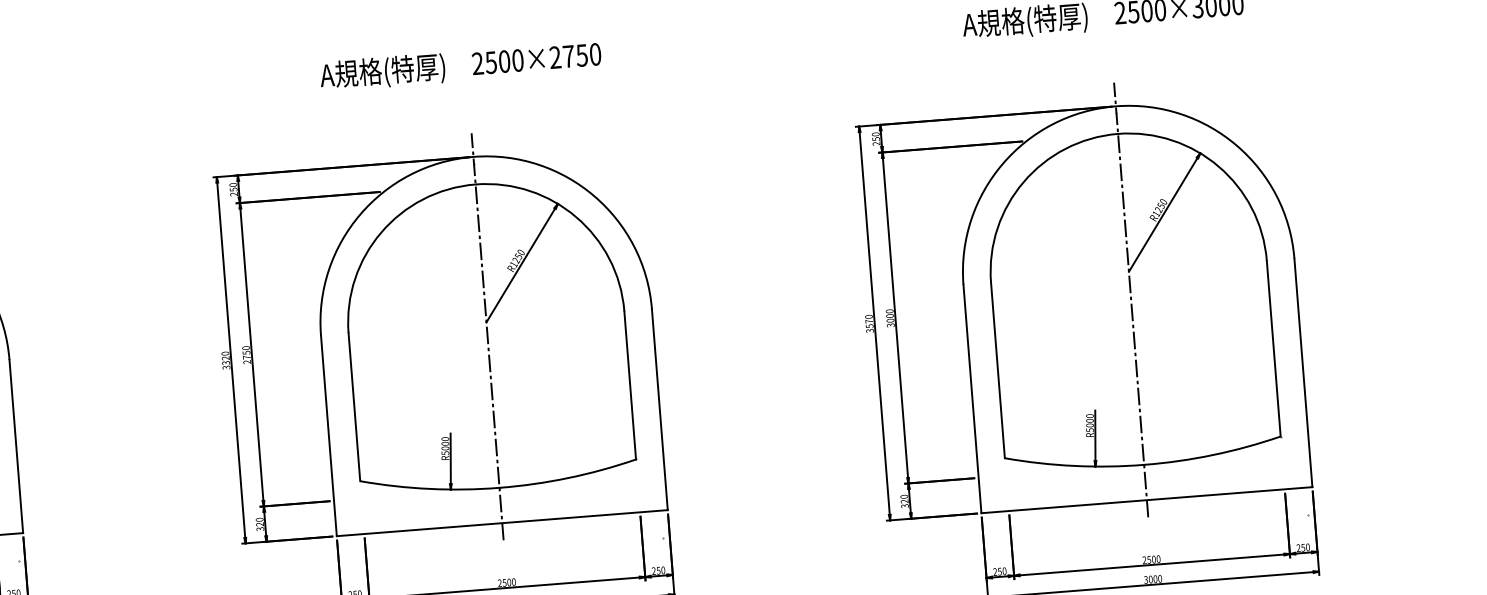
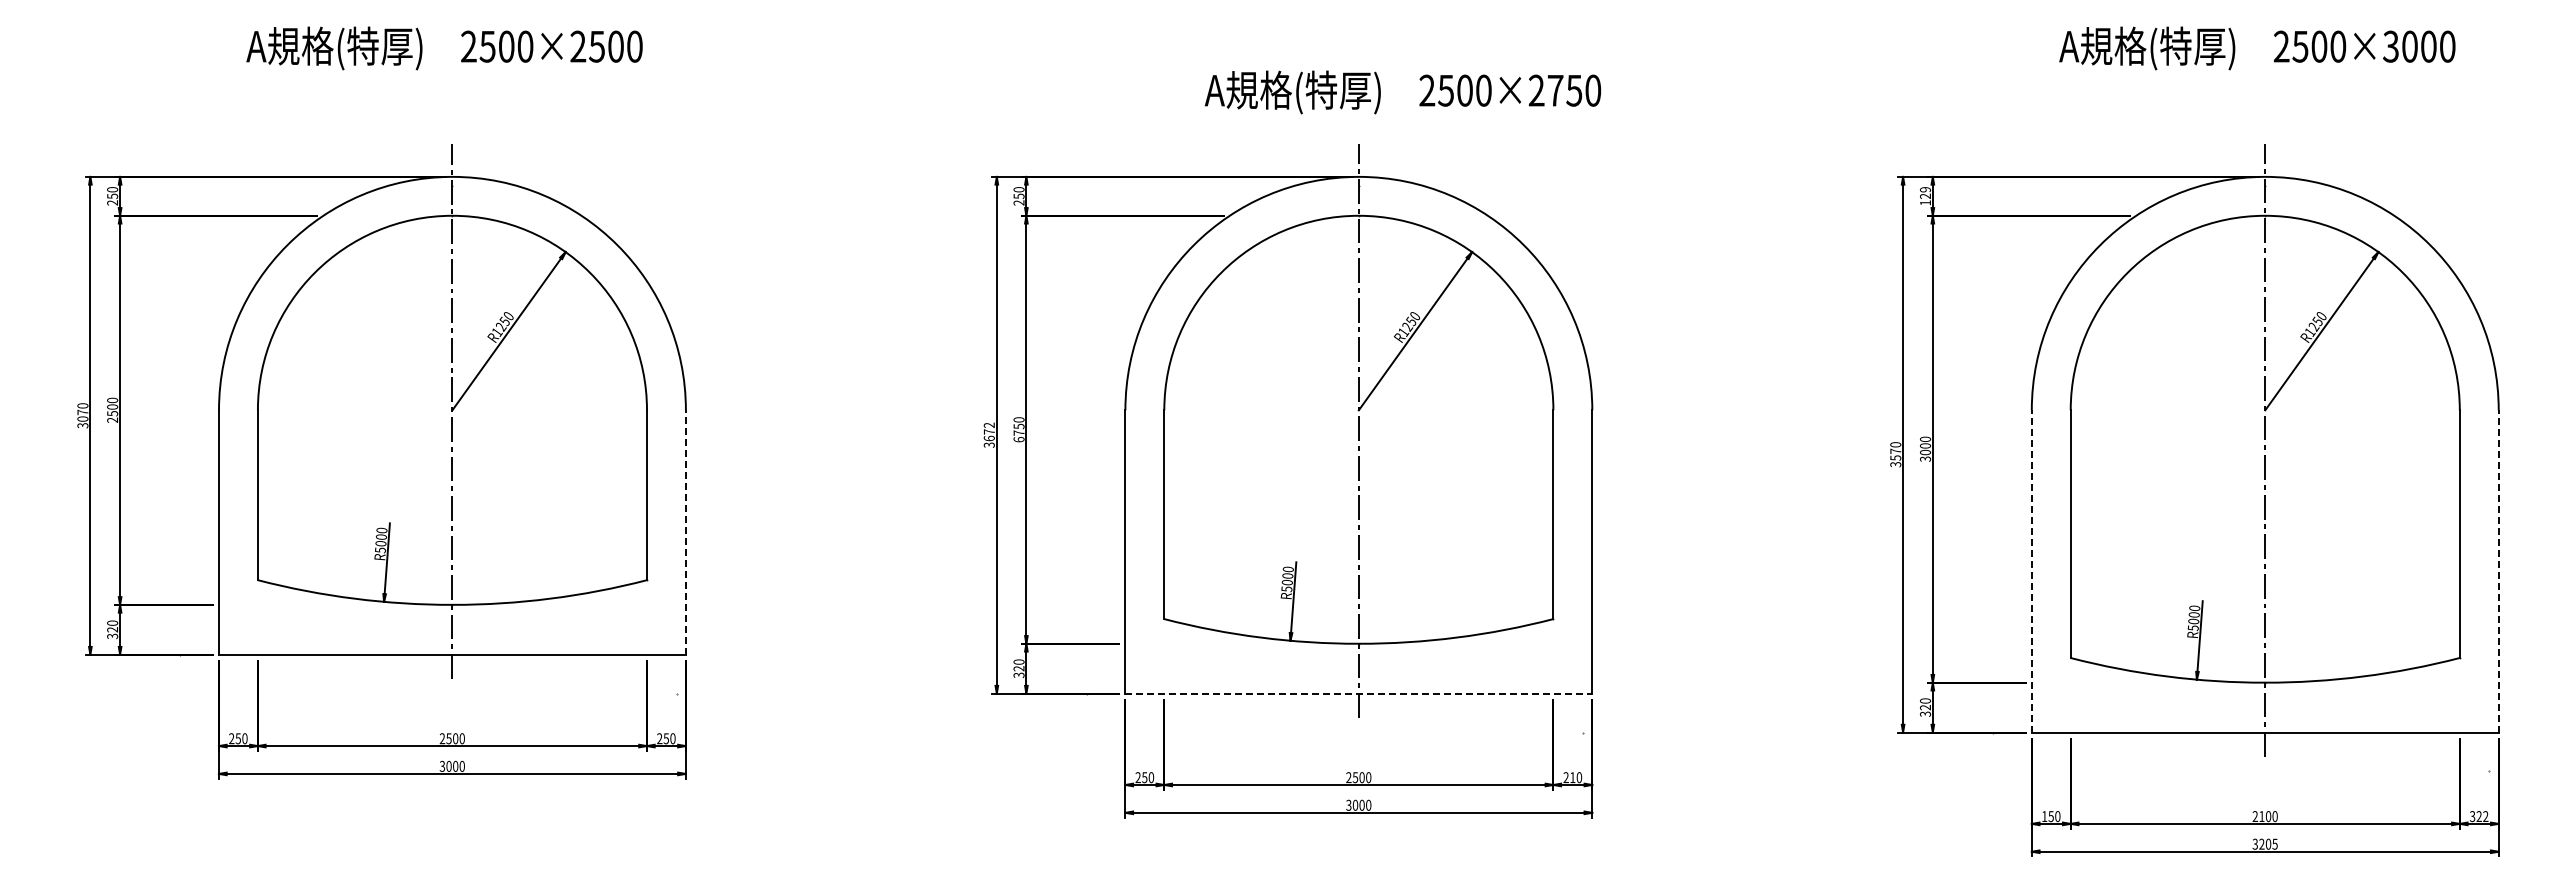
text: (460, 66) -> (1402, 92), moved
text: (876, 139) -> (1925, 196), 250 -> 129
text: (225, 358) -> (988, 431), 3320 -> 3672
text: (246, 362) -> (1018, 439), 2750 -> 6750
line: (1303, 372) -> (2498, 570), solid -> dashed
line: (972, 398) -> (2031, 570), solid -> dashed
line: (16, 446) -> (685, 532), solid -> dashed
line: (502, 523) -> (1359, 693), solid -> dashed
text: (1302, 547) -> (2478, 816), 250 -> 322
text: (1148, 559) -> (2261, 816), 2500 -> 2100
text: (658, 570) -> (1572, 777), 250 -> 210
text: (995, 572) -> (2044, 816), 250 -> 150
text: (1155, 578) -> (2268, 843), 3000 -> 3205

